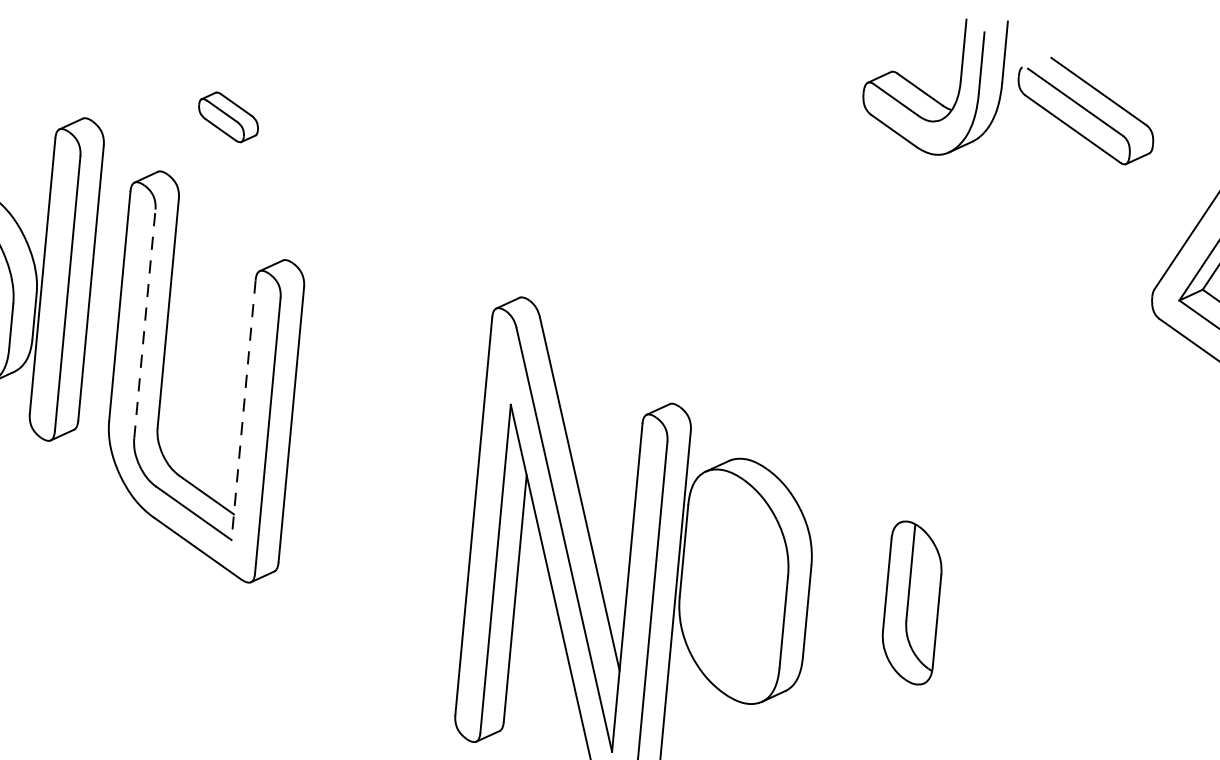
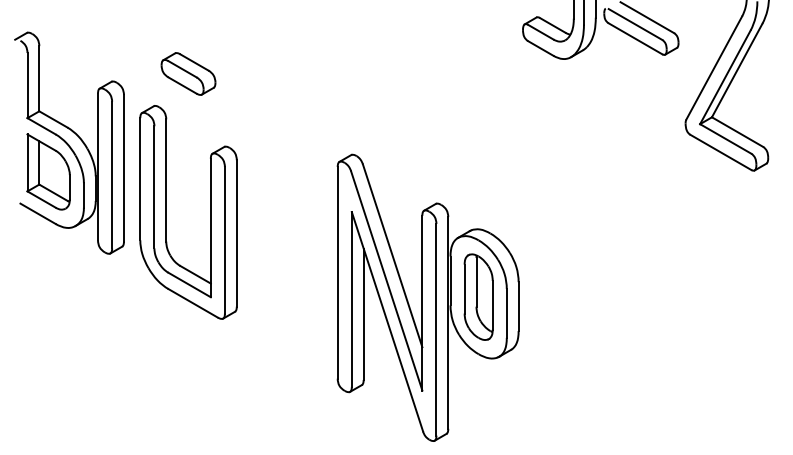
part: (228, 116) -> (188, 73), size x1.67
line: (145, 322) -> (154, 186), dashed -> solid
line: (242, 411) -> (210, 228), dashed -> solid
part: (911, 601) -> (478, 296), moved

